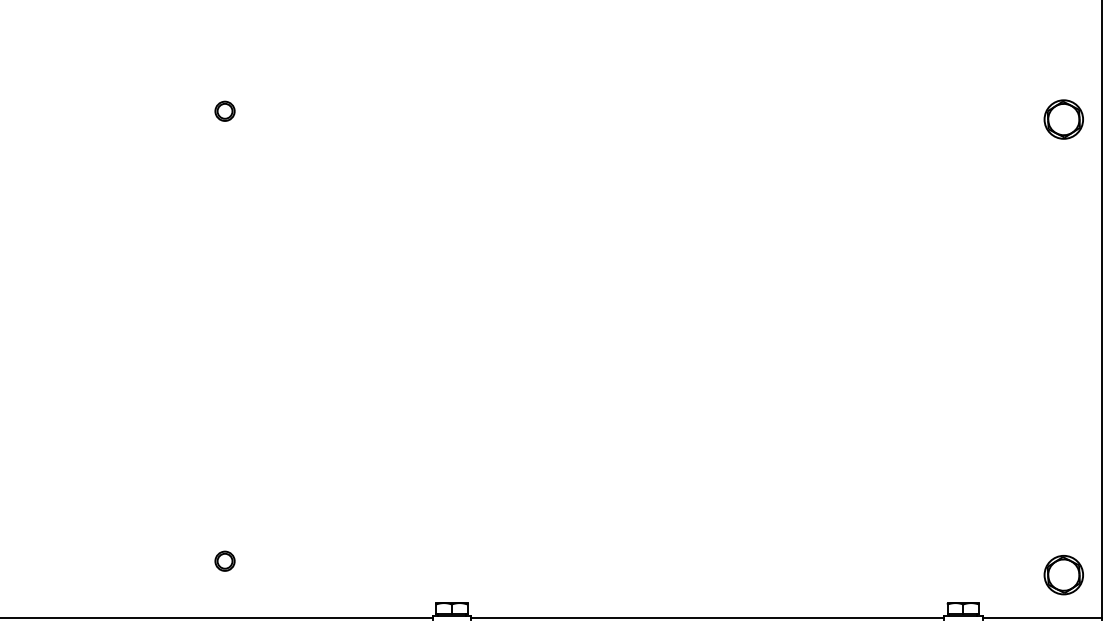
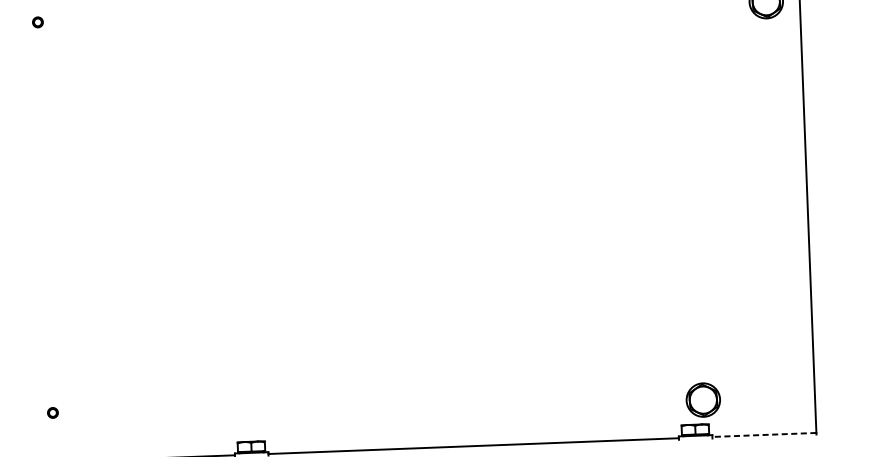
part: (224, 110) -> (37, 21), size x0.6
part: (224, 560) -> (52, 412), size x0.6
part: (1063, 575) -> (703, 400), moved
line: (1042, 617) -> (764, 434), solid -> dashed

